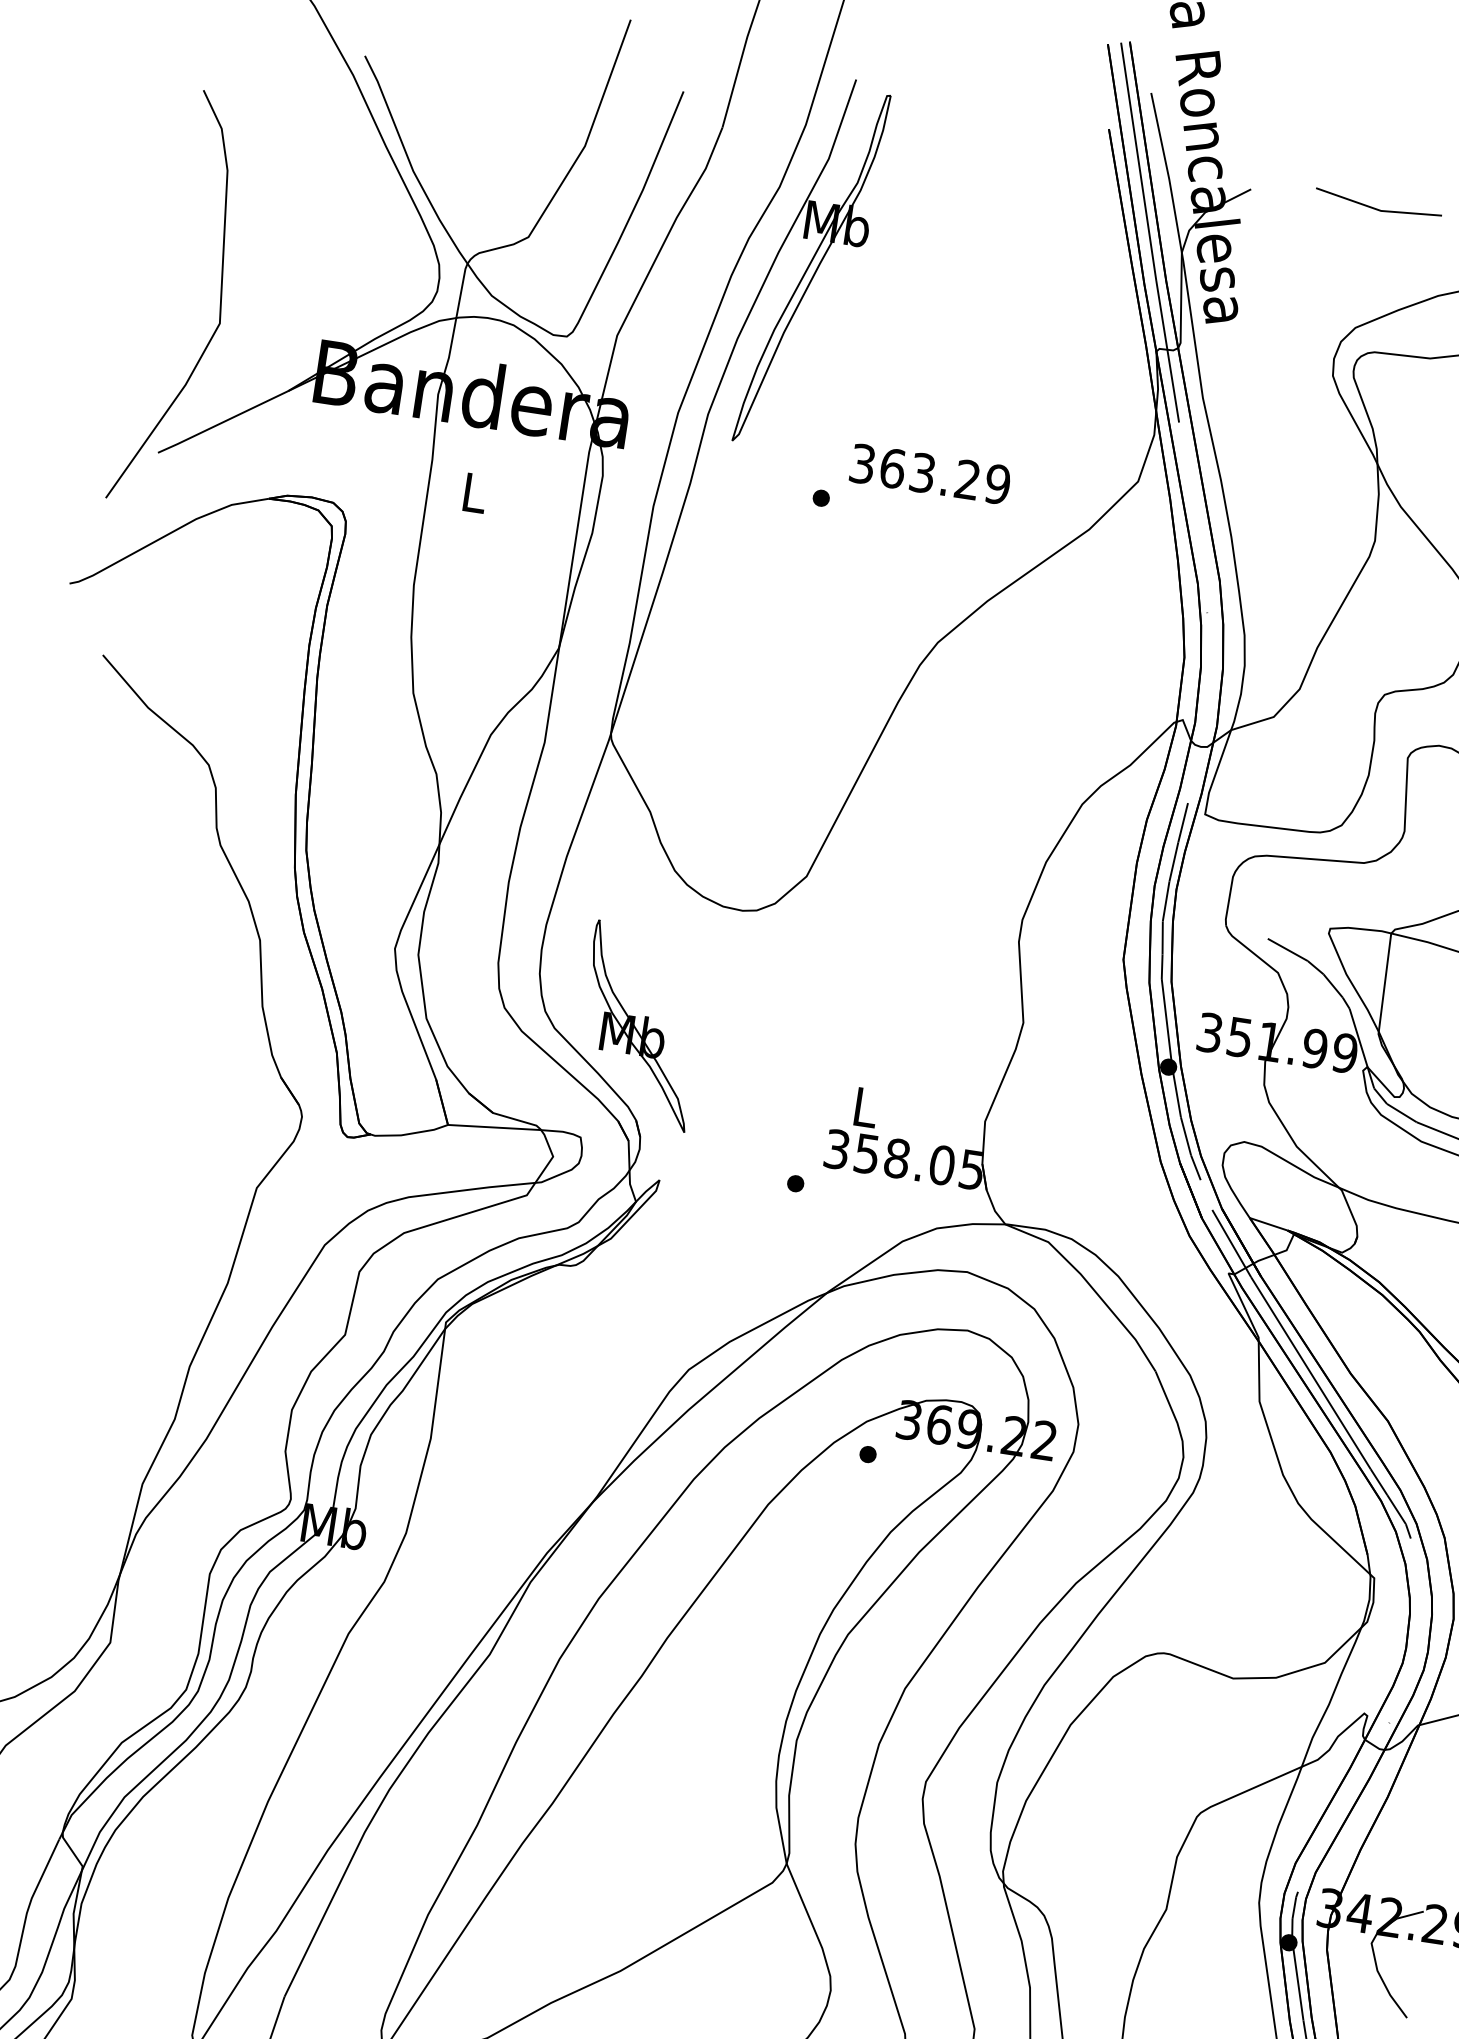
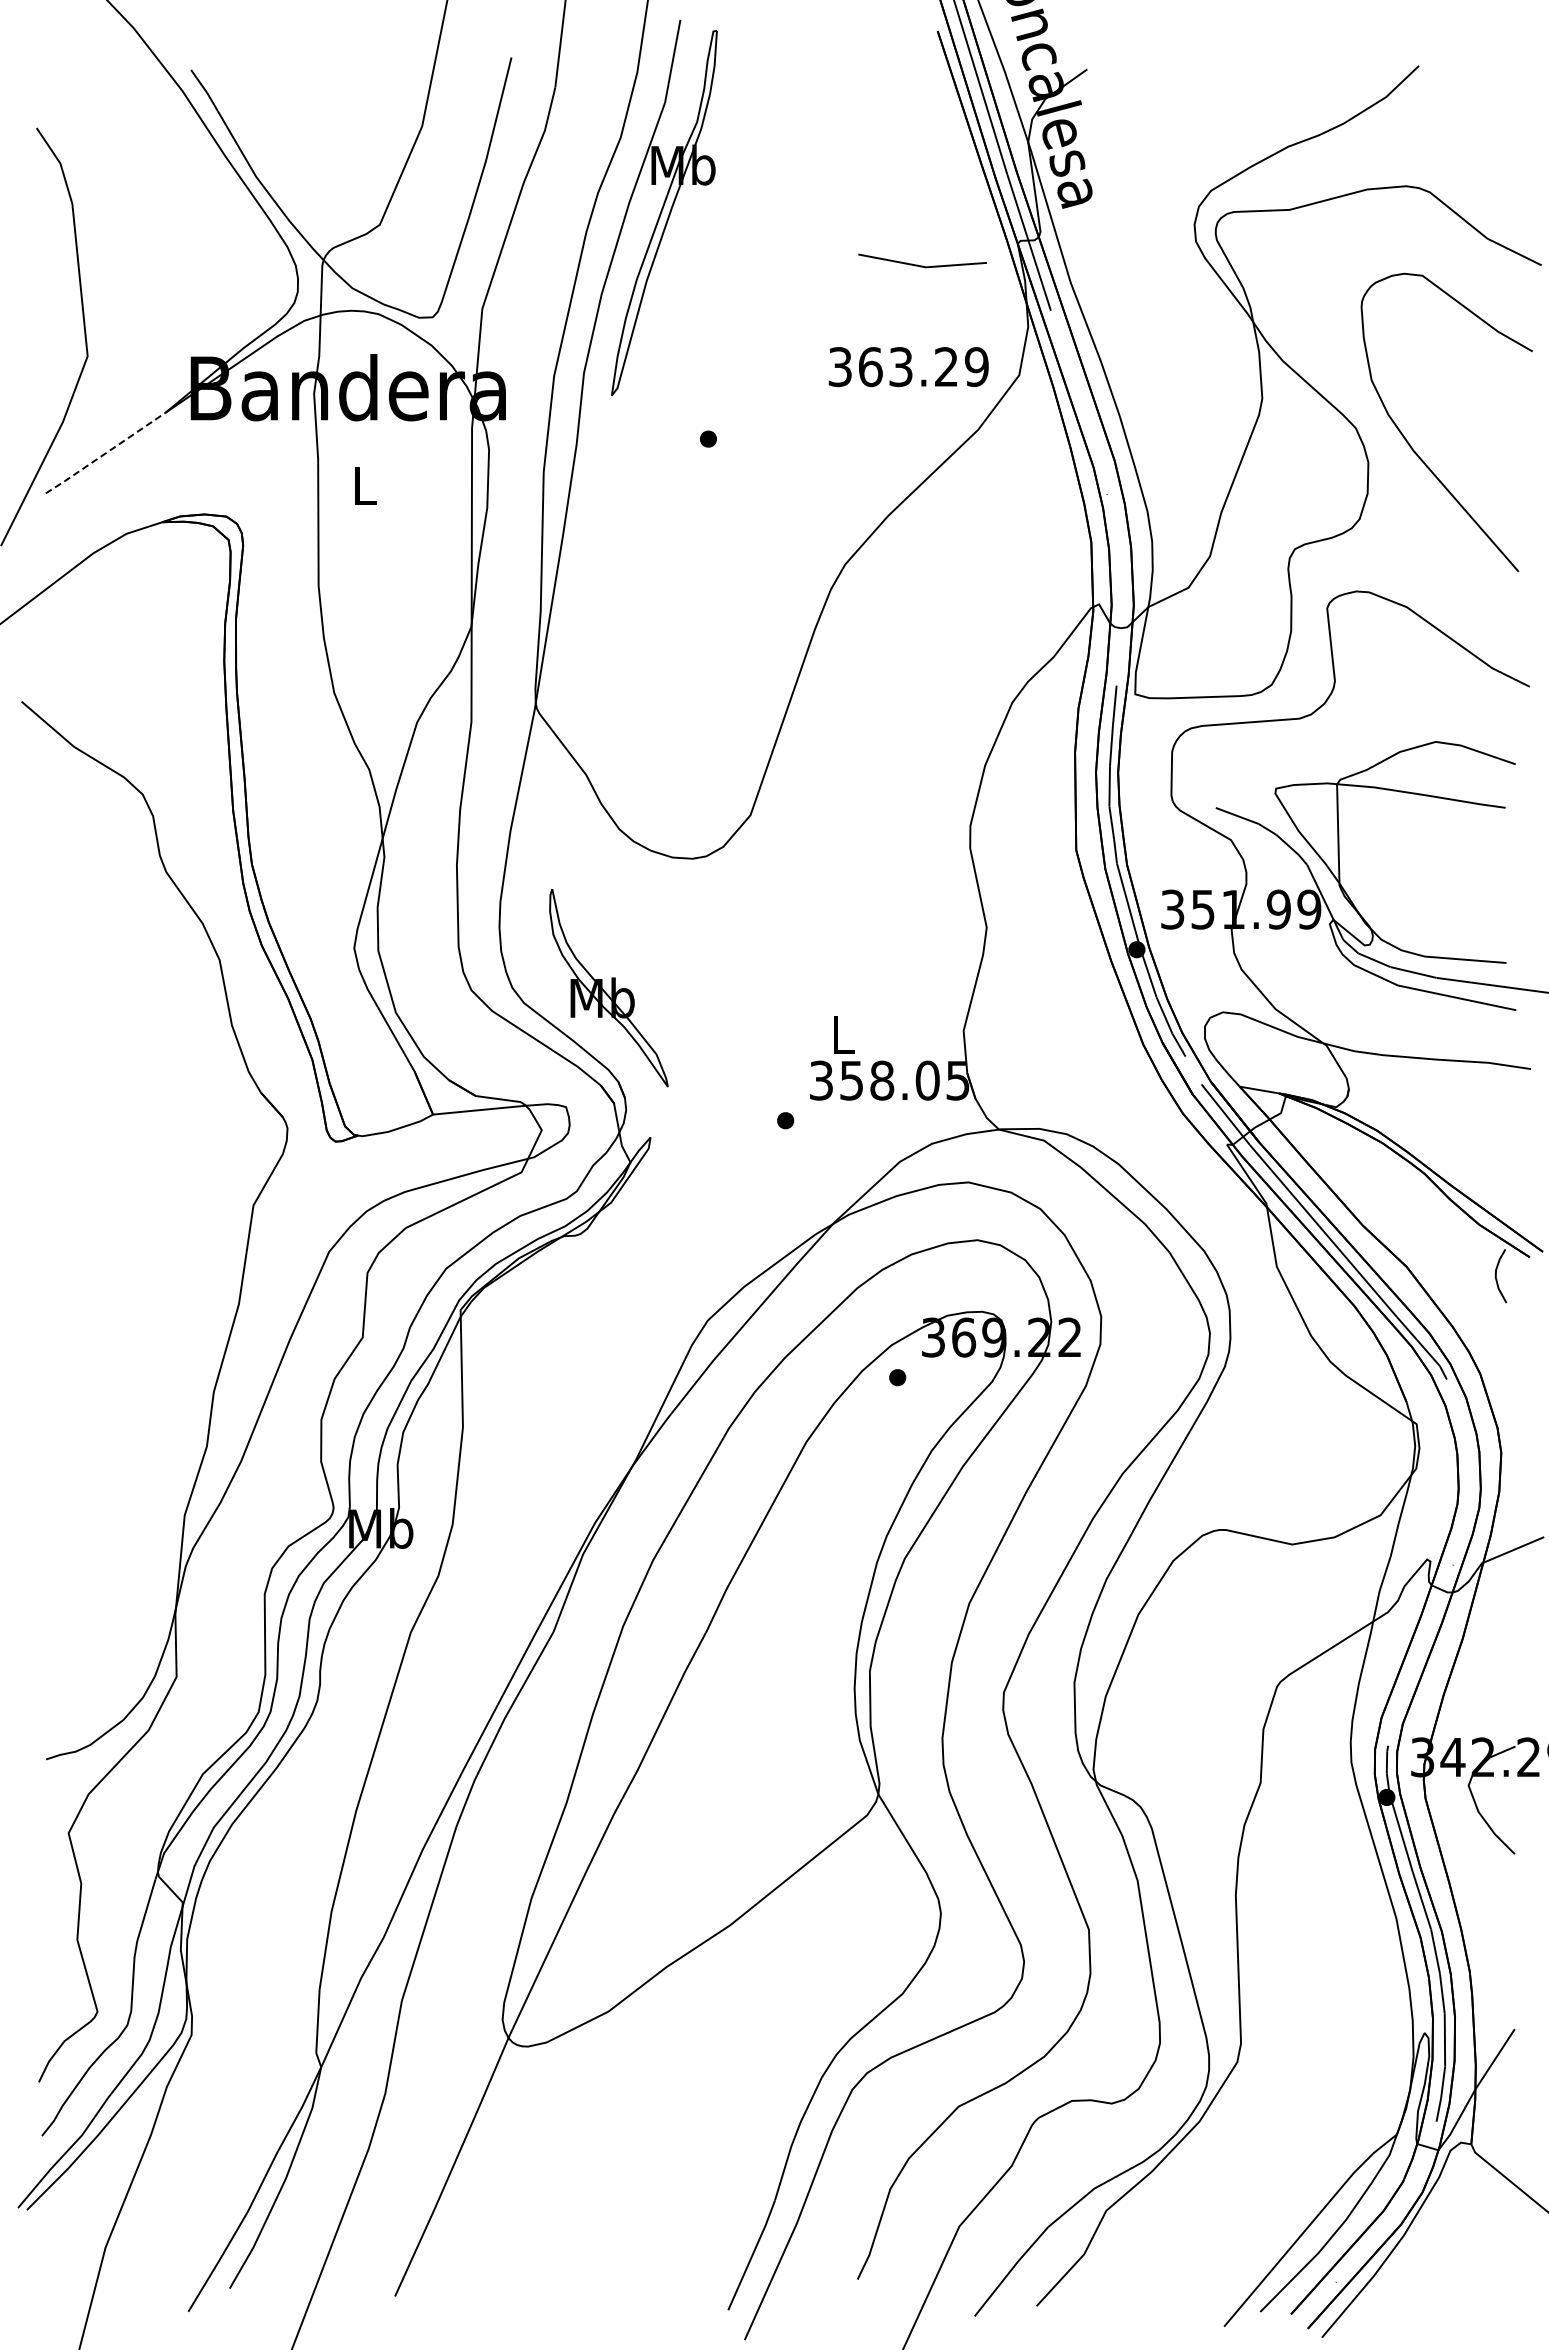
line: (1377, 208) -> (922, 265), moved
line: (222, 422) -> (105, 453), solid -> dashed
text: (930, 474) -> (908, 367), moved

